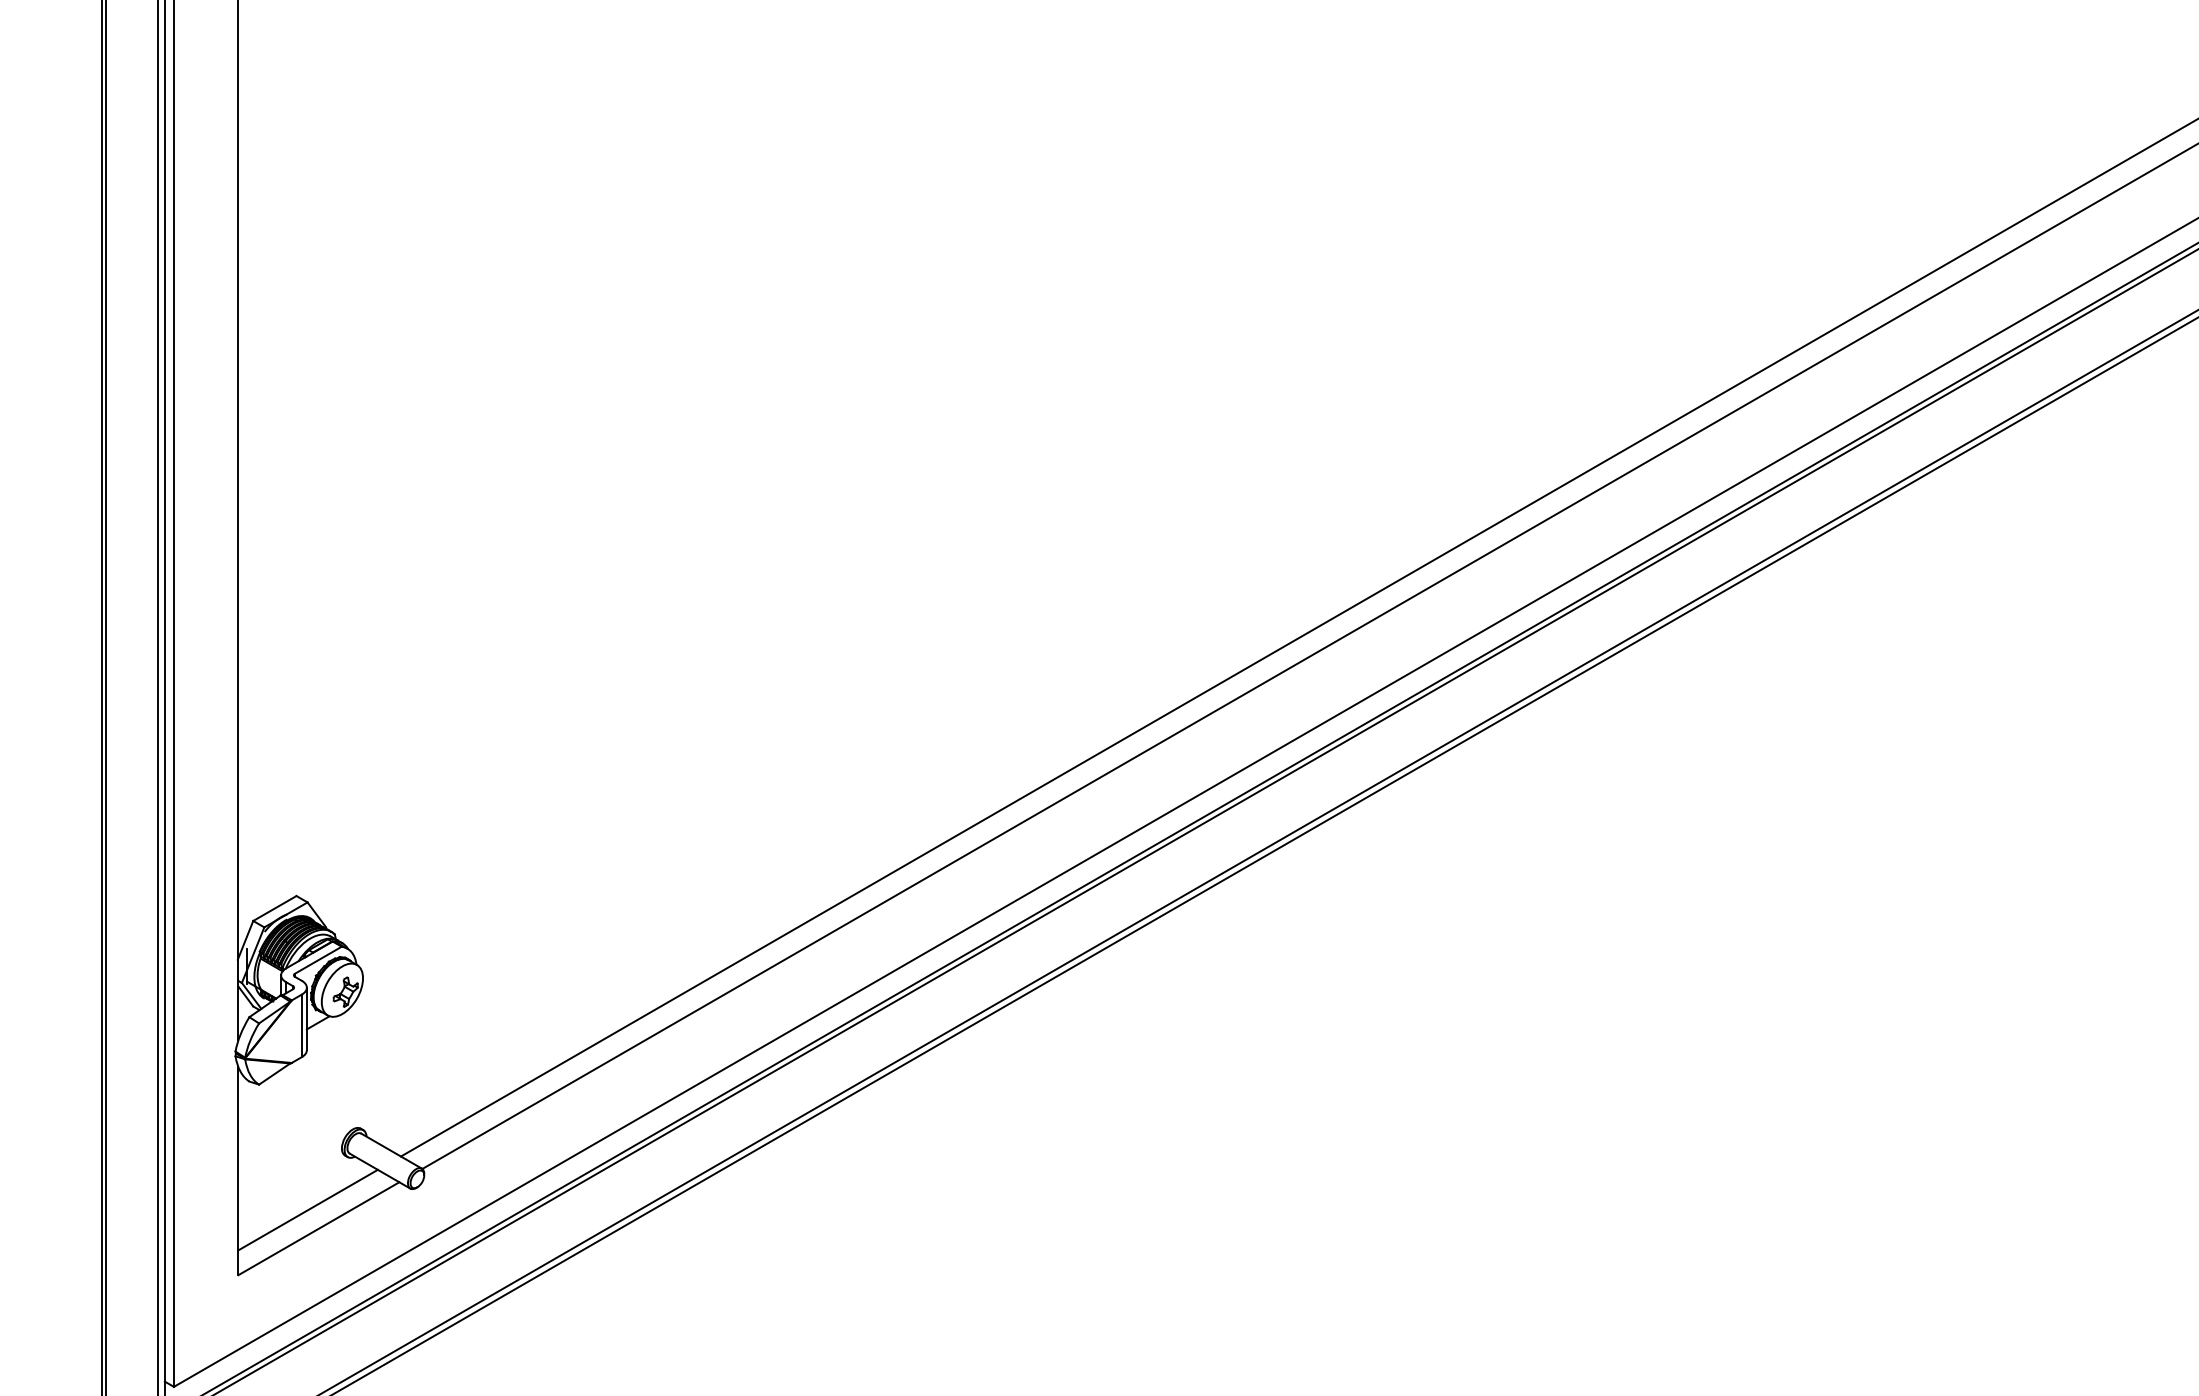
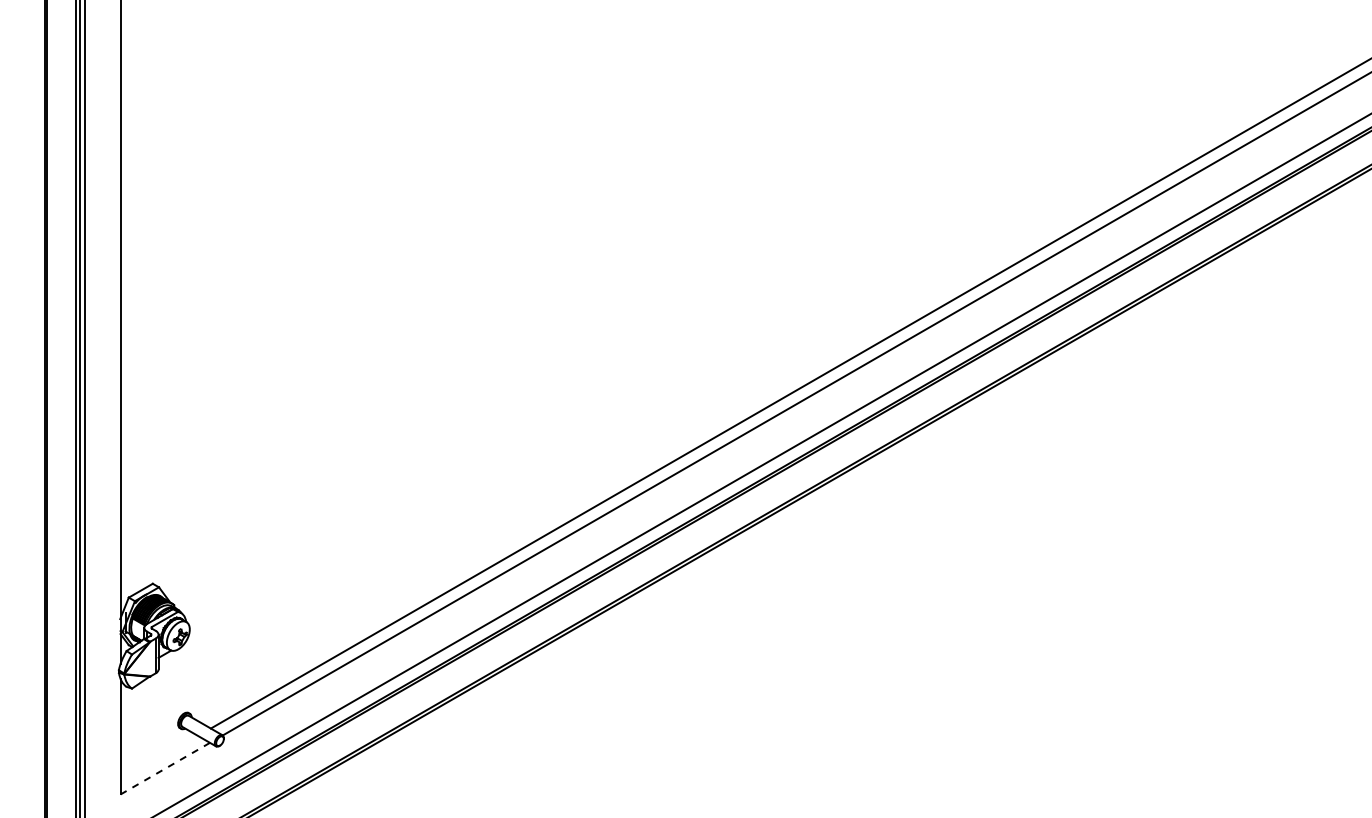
line: (308, 1208) -> (159, 757), removed
line: (319, 1228) -> (165, 768), solid -> dashed

